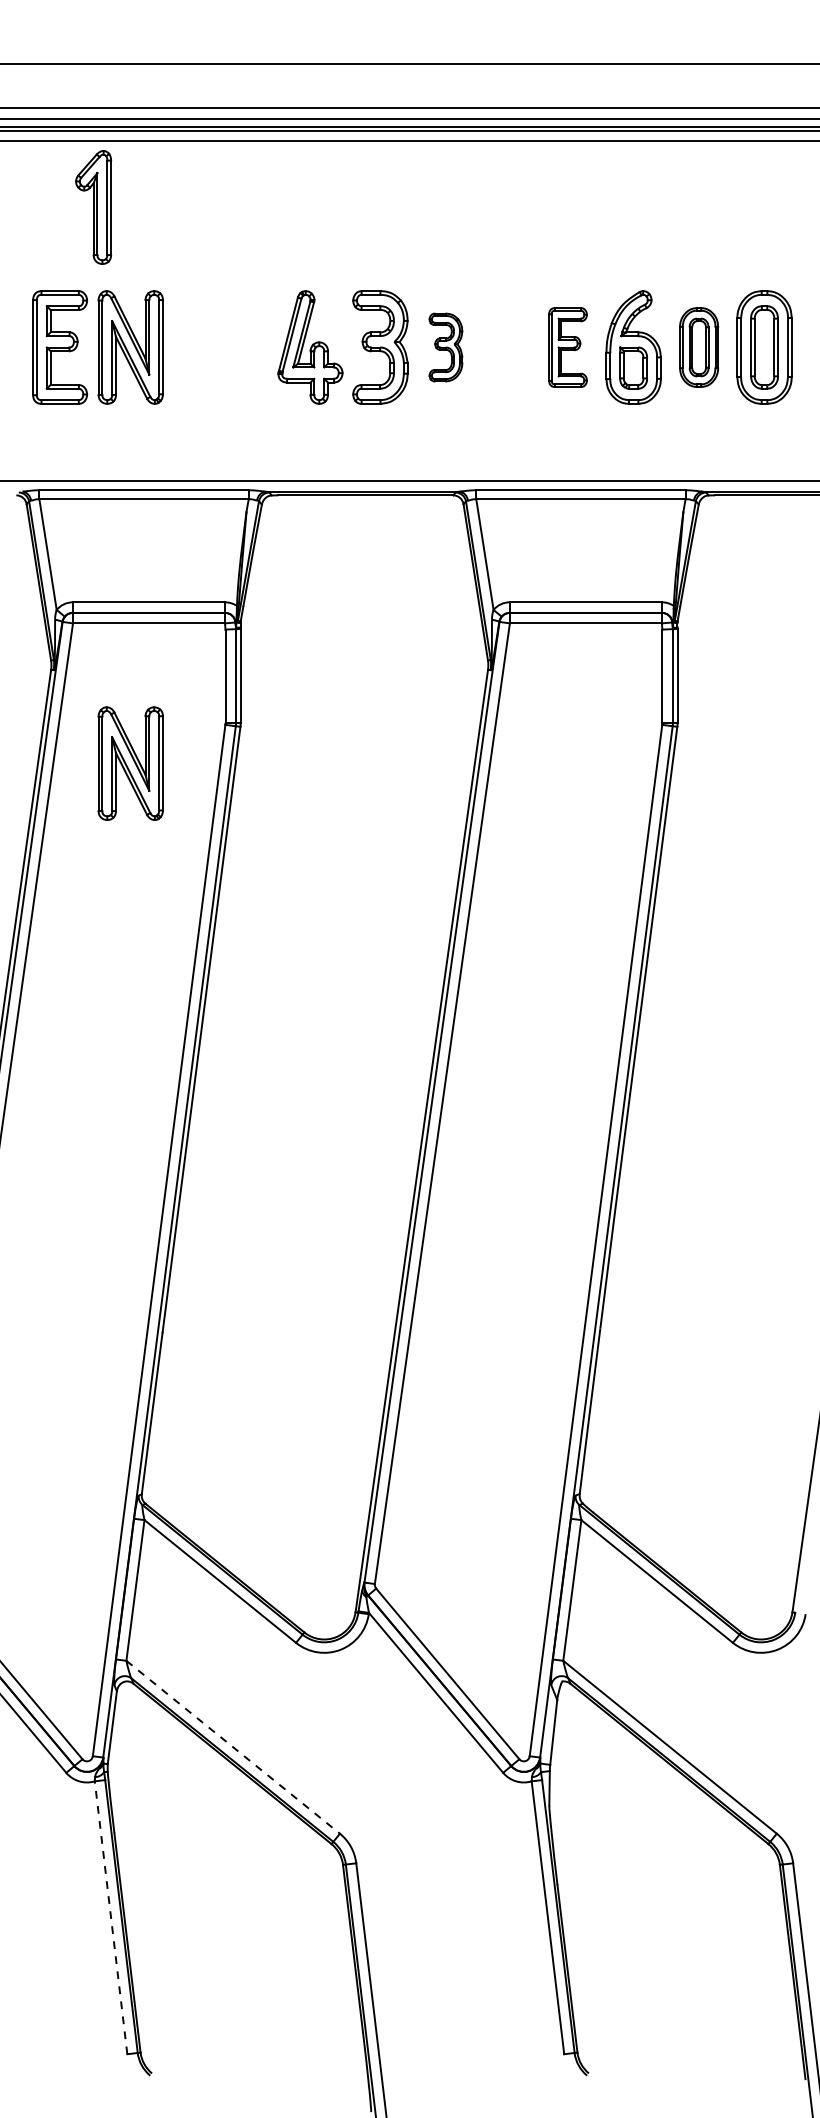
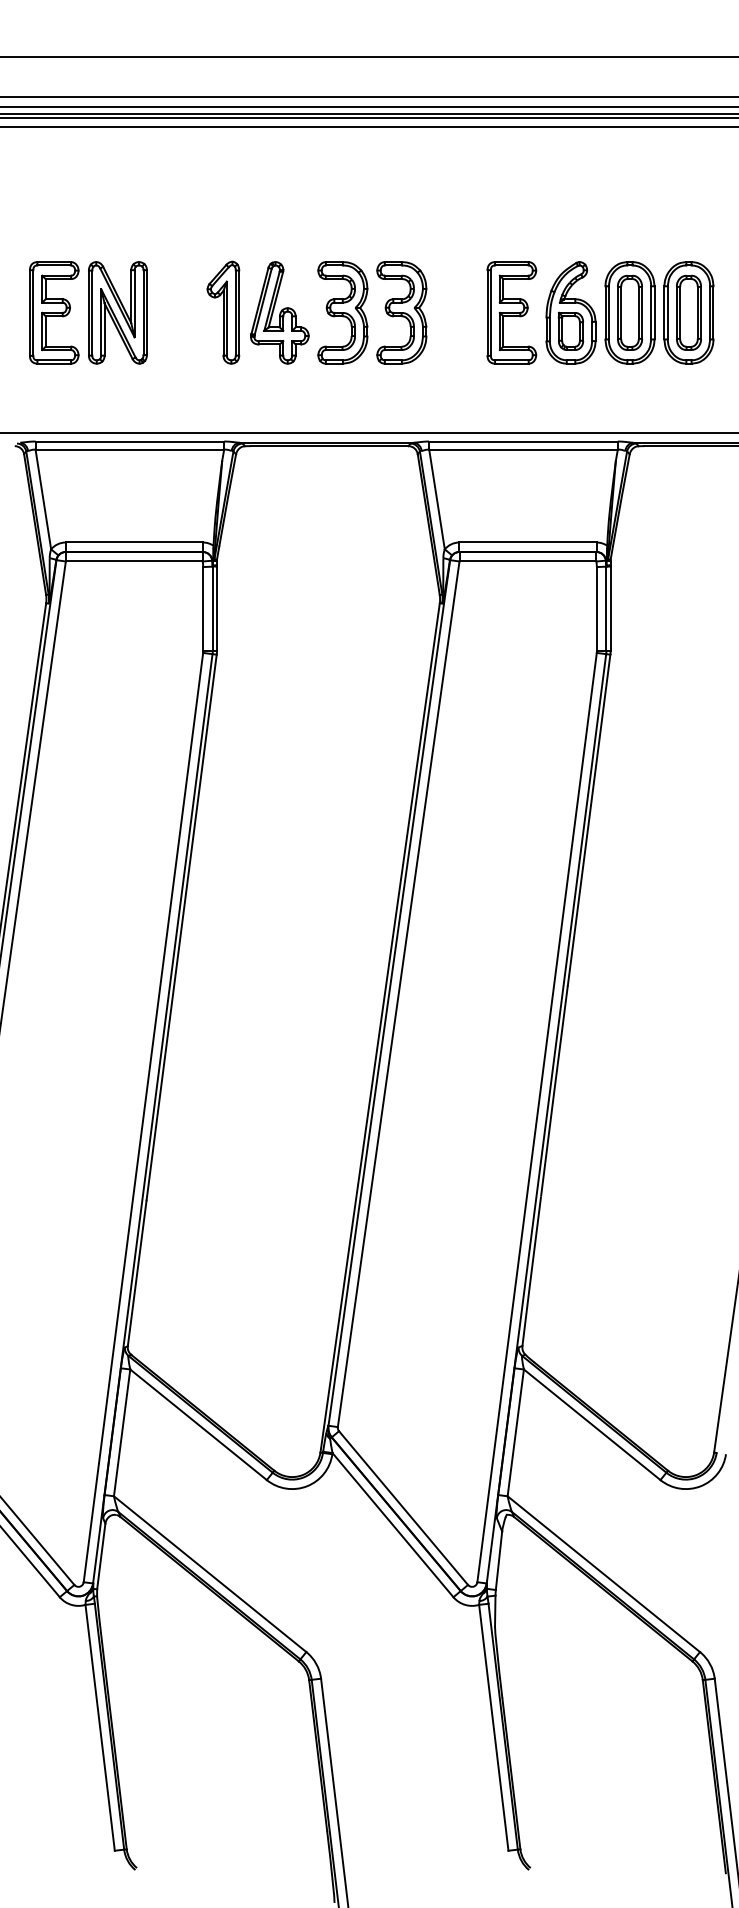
part: (93, 207) -> (223, 312), moved
part: (445, 347) -> (401, 312), size x1.67
part: (567, 347) -> (511, 312), size x1.43
part: (698, 347) -> (629, 312), size x1.43
part: (130, 763) -> (117, 687), removed
line: (233, 1747) -> (210, 1574), dashed -> solid
line: (111, 1917) -> (100, 1727), dashed -> solid

